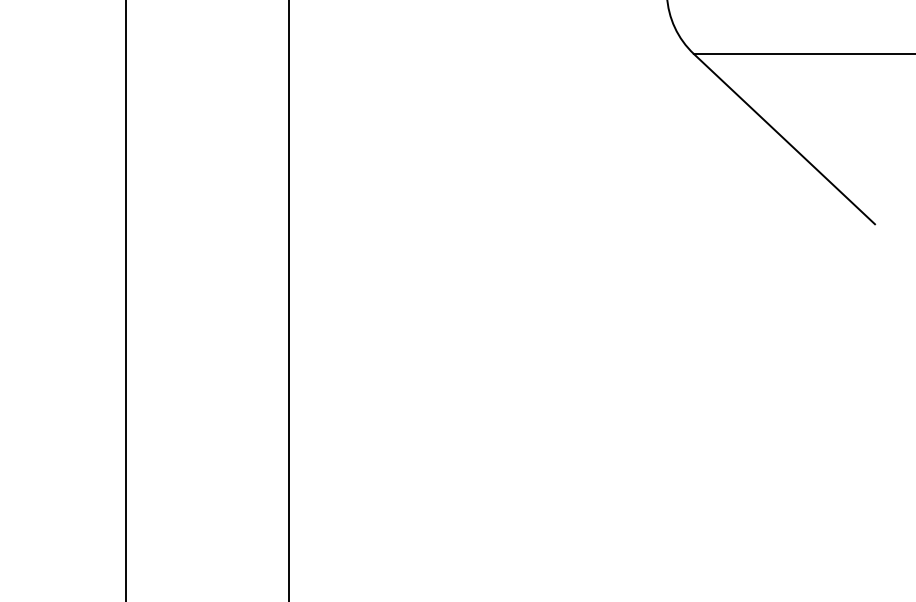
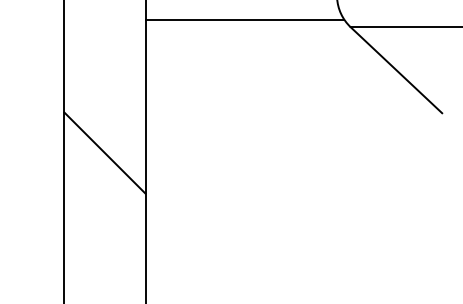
line: (485, 38) -> (245, 19), added
hatch: (206, 301) -> (104, 152), added

